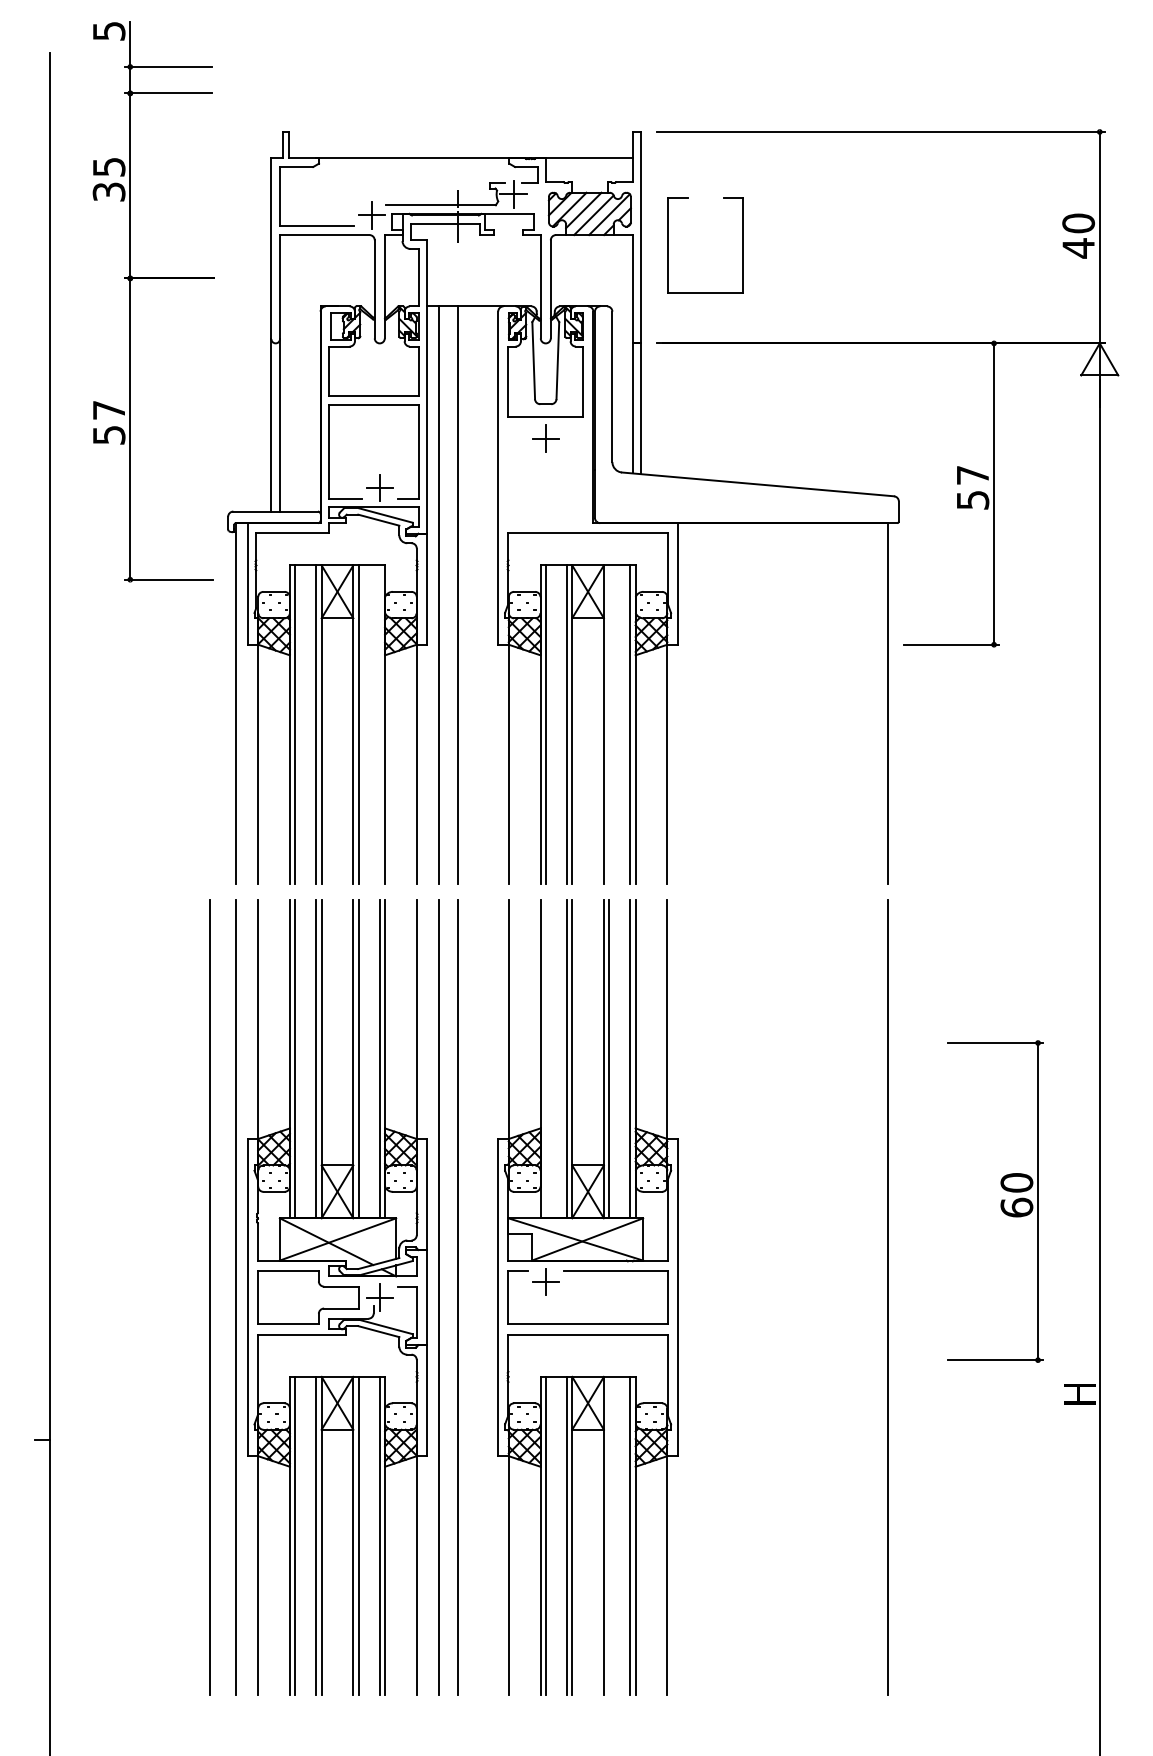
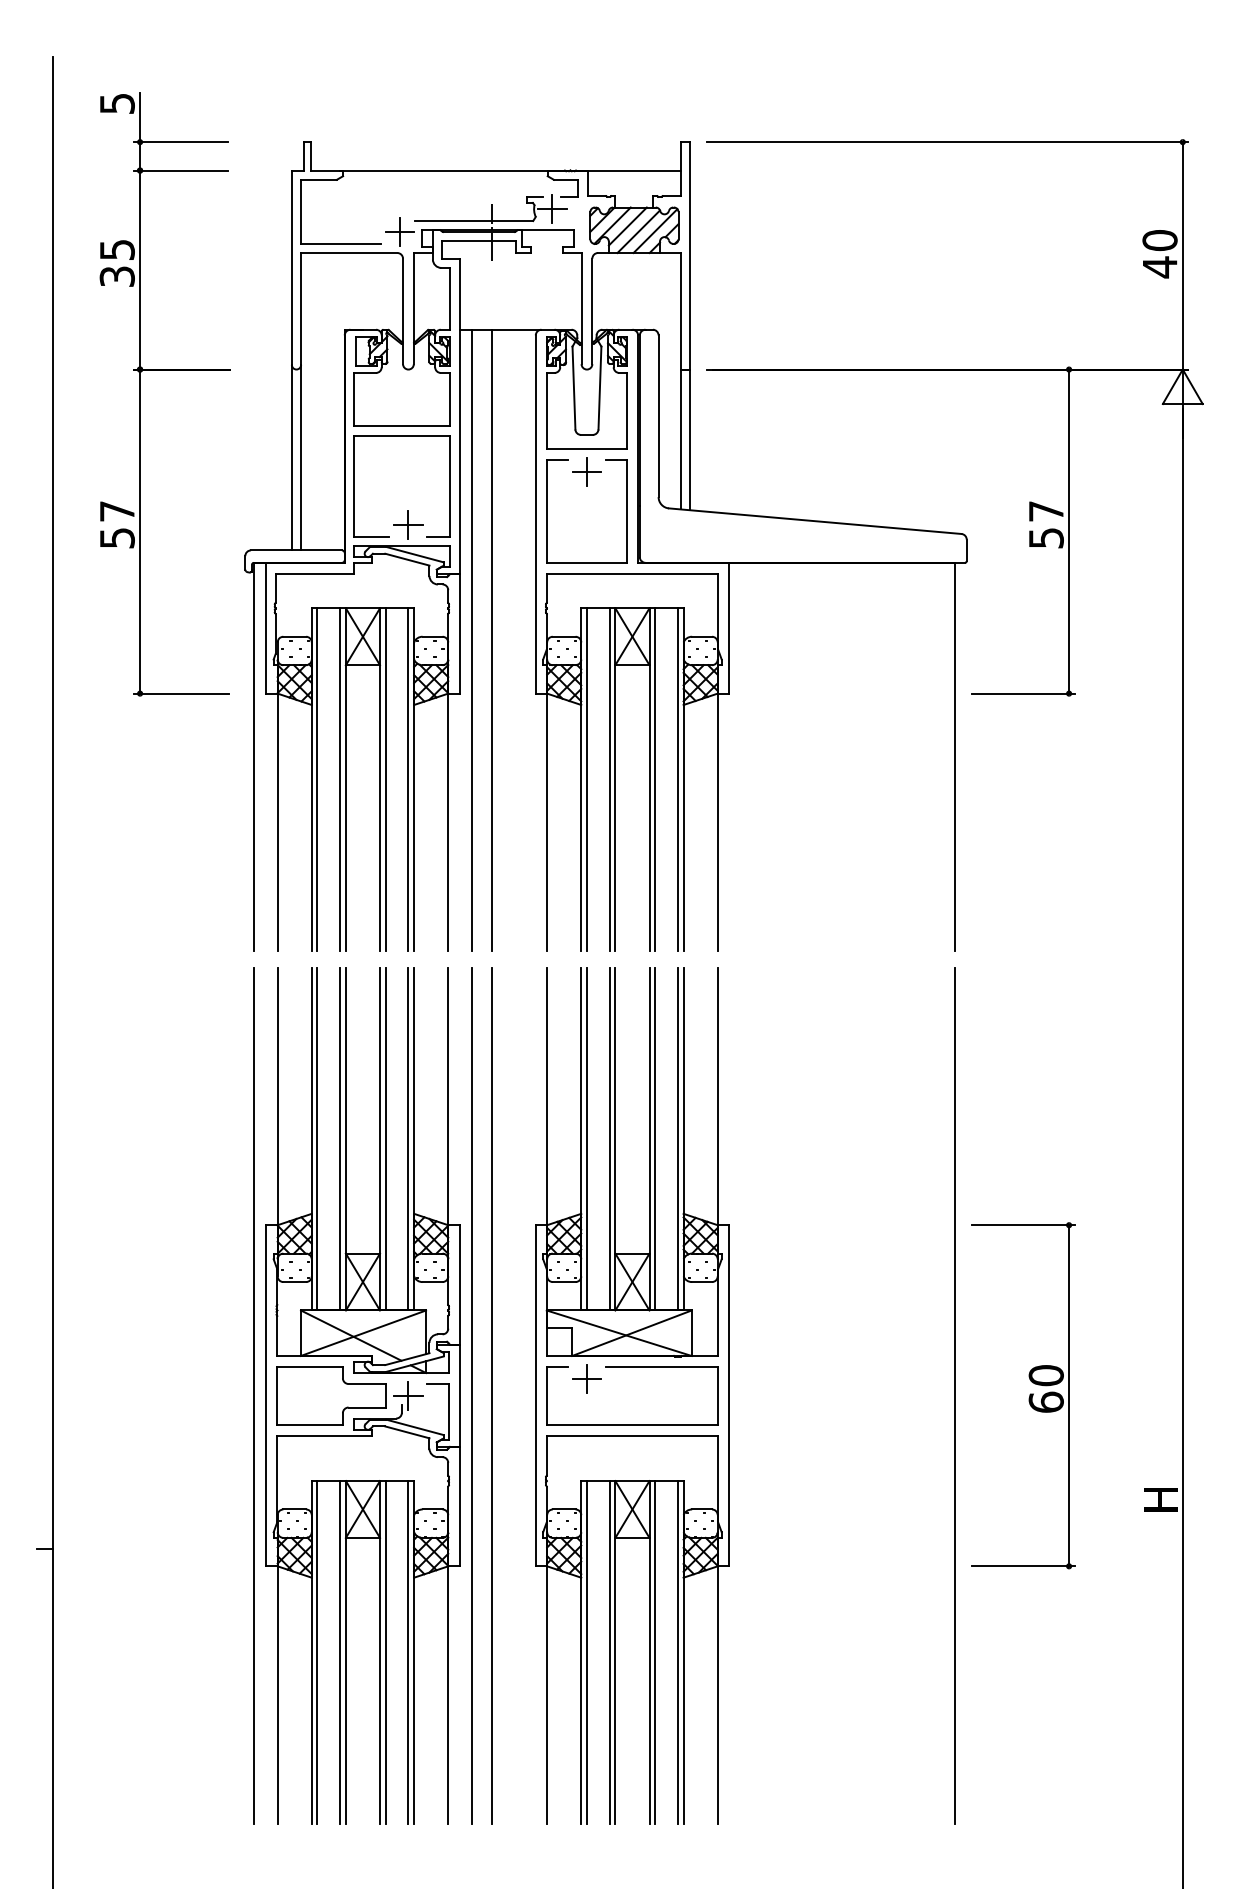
part: (668, 245) -> (546, 511), moved
part: (153, 278) -> (165, 369), moved
line: (379, 724) -> (408, 779), added
line: (609, 724) -> (655, 779), added
line: (545, 1058) -> (586, 1138), added
part: (995, 1201) -> (1023, 1395), moved
line: (209, 1297) -> (225, 1395), removed
line: (609, 1535) -> (655, 1651), added

